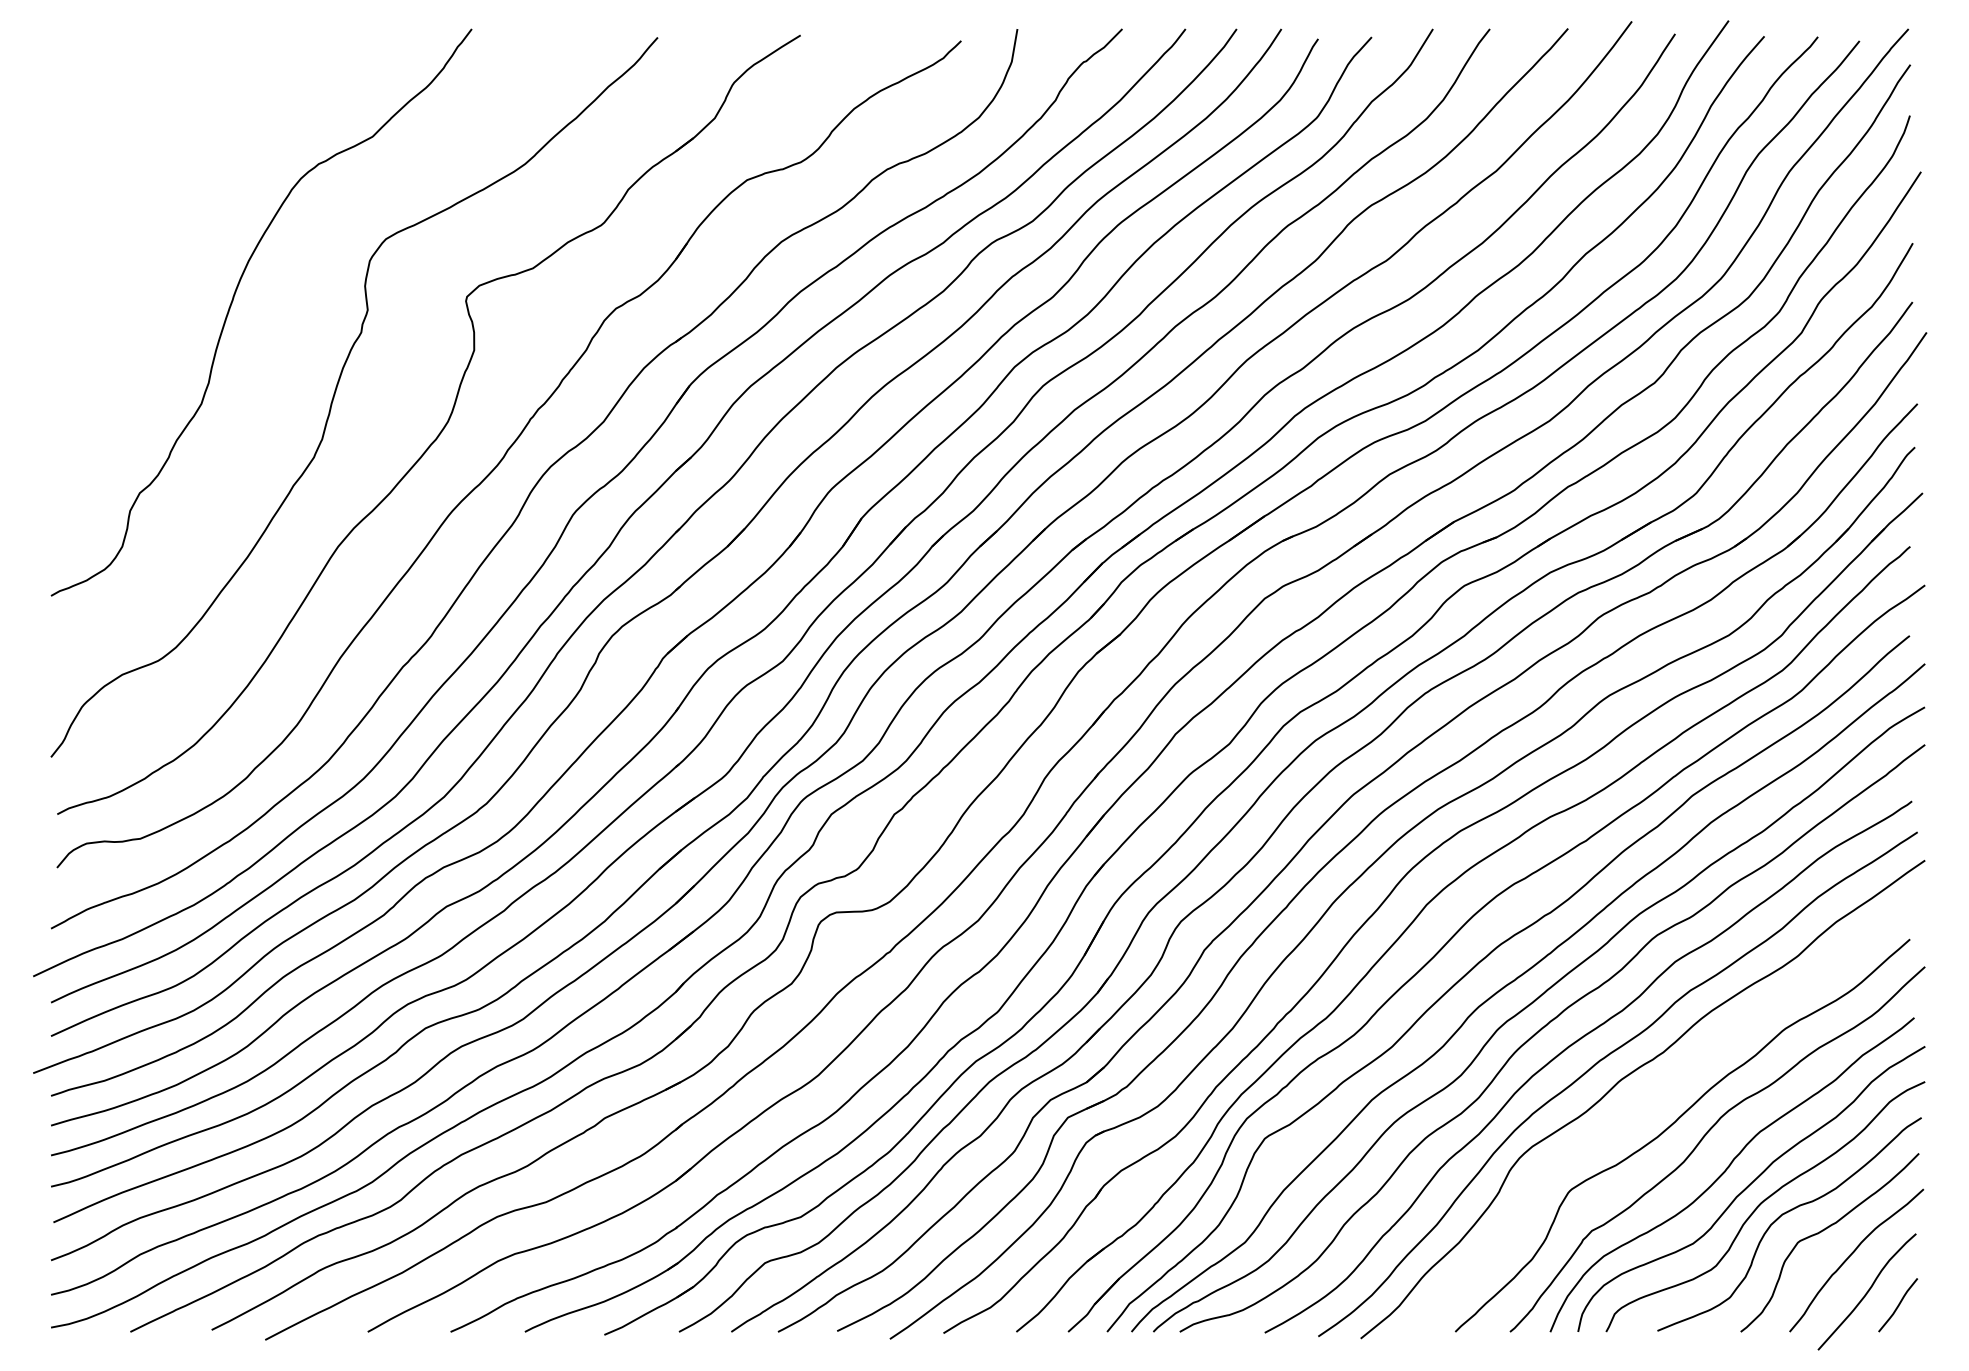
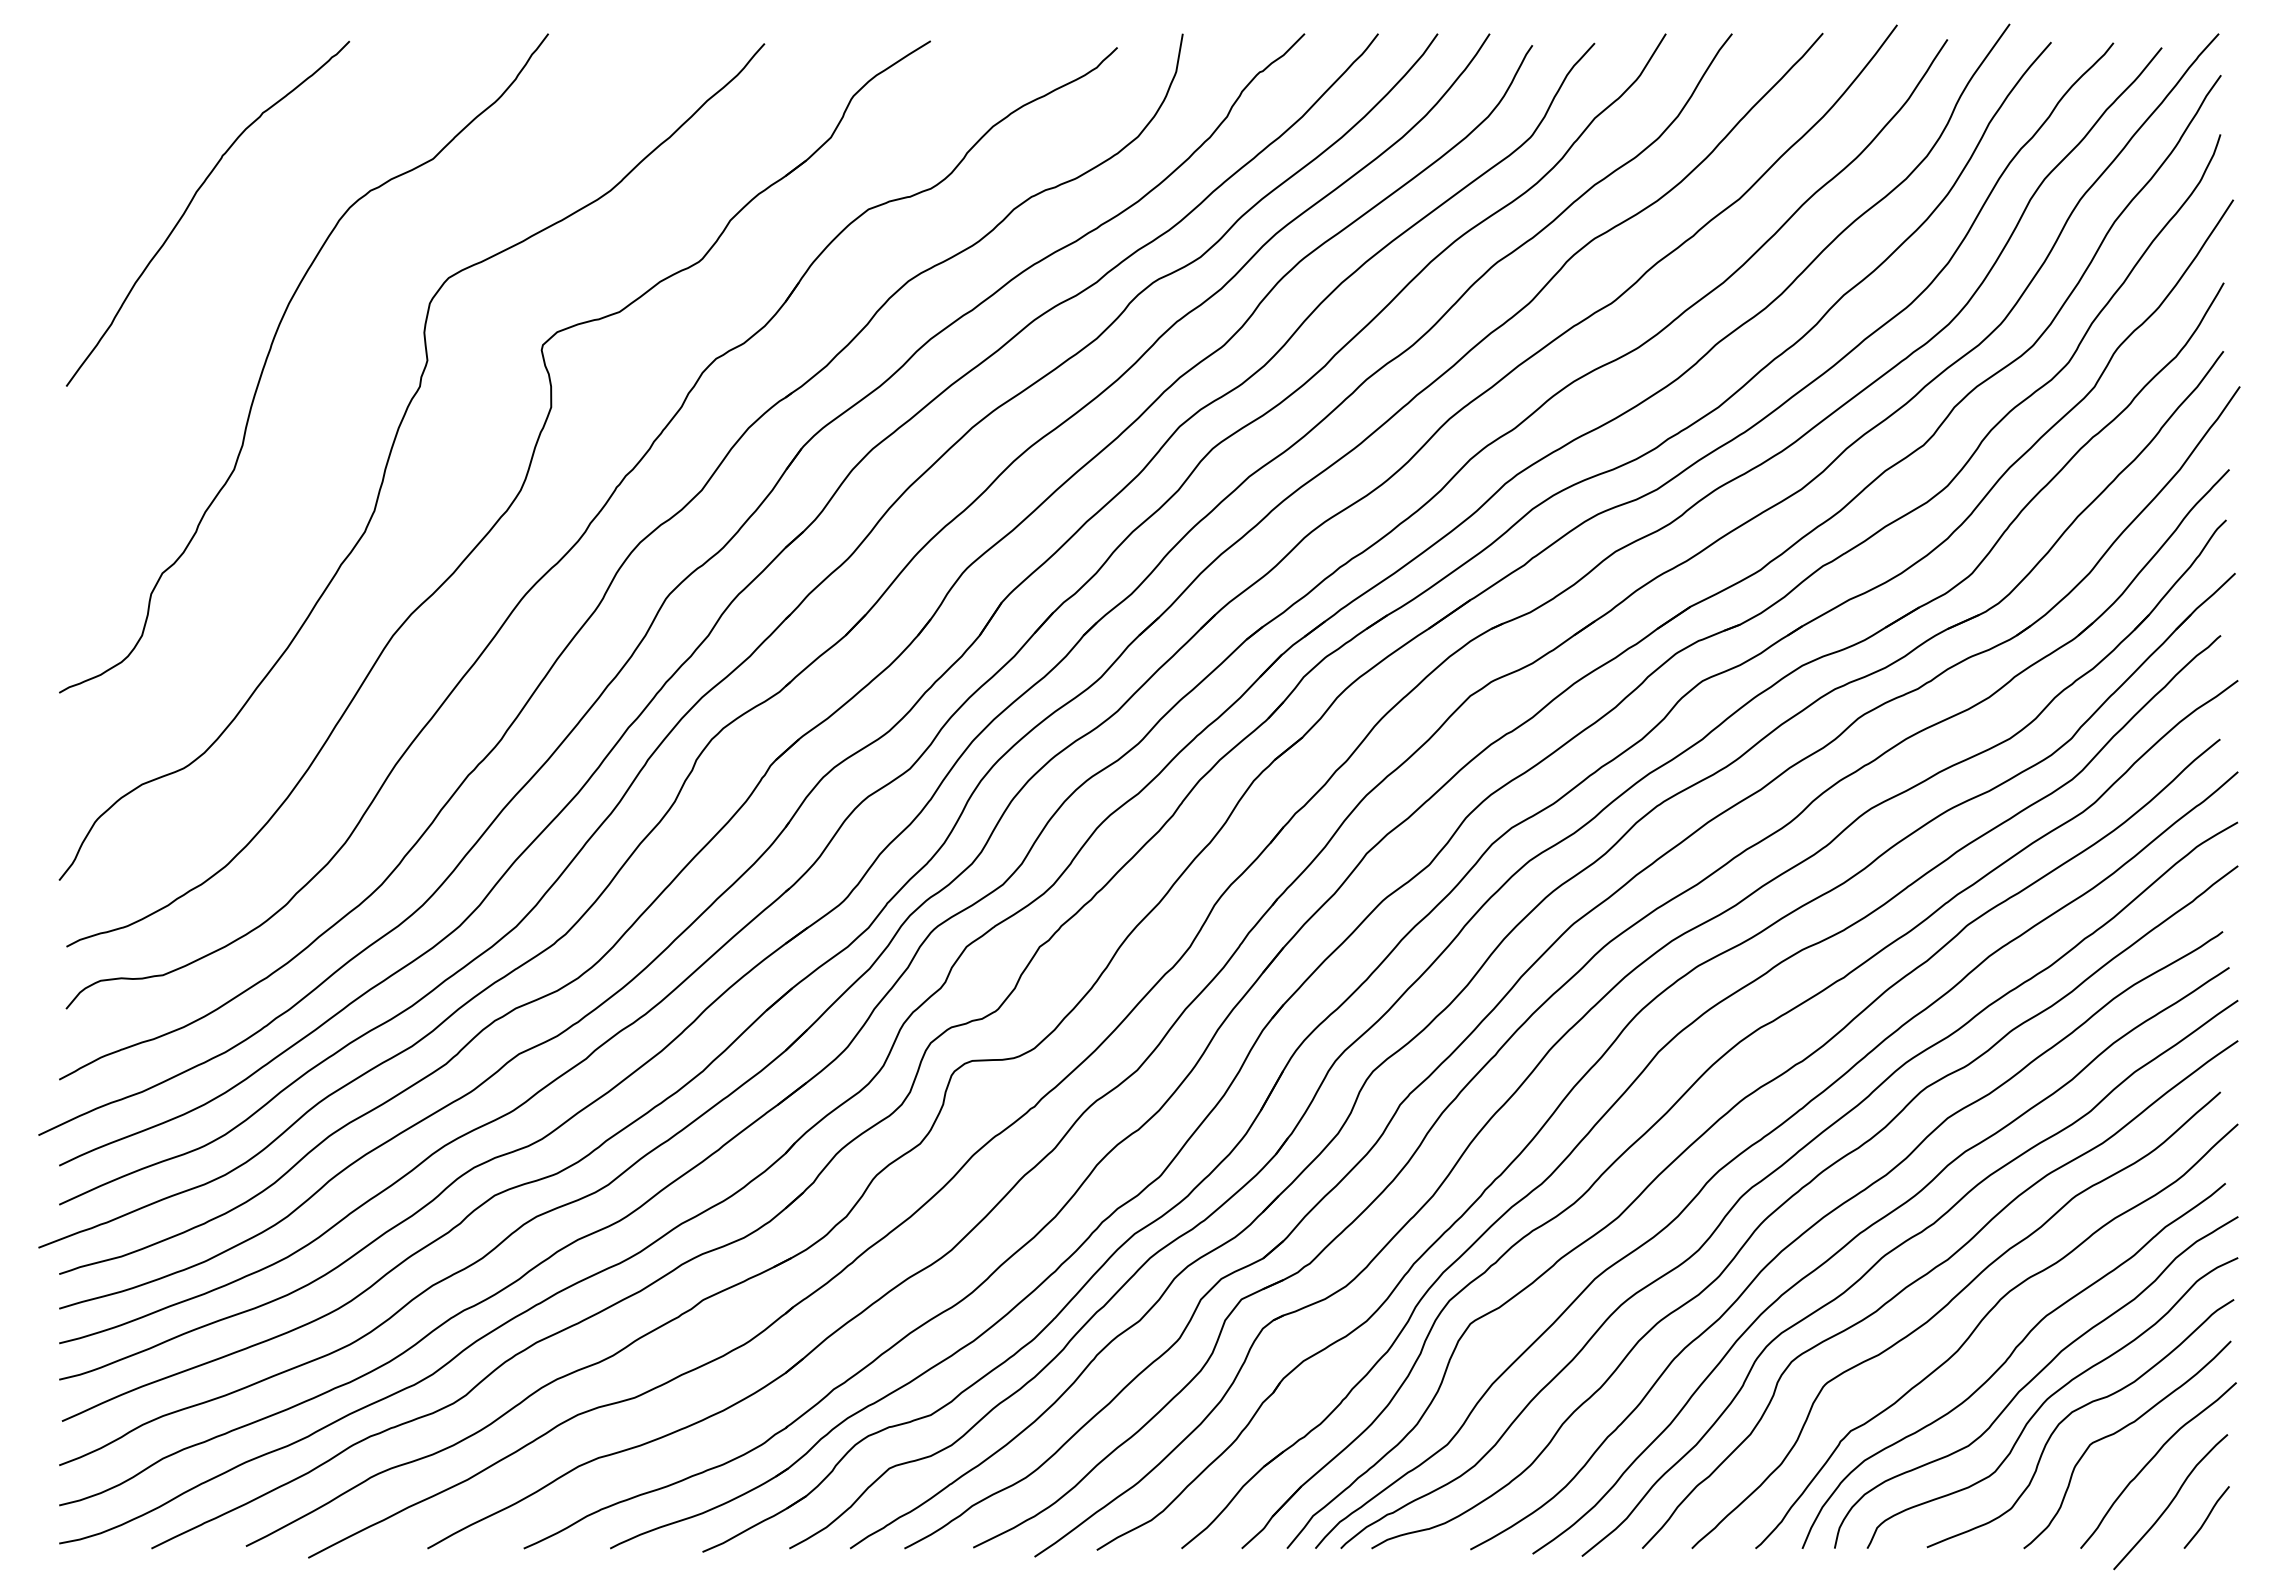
curve: (165, 173) -> (192, 201), added
curve: (1657, 1097) -> (1926, 1275), added

